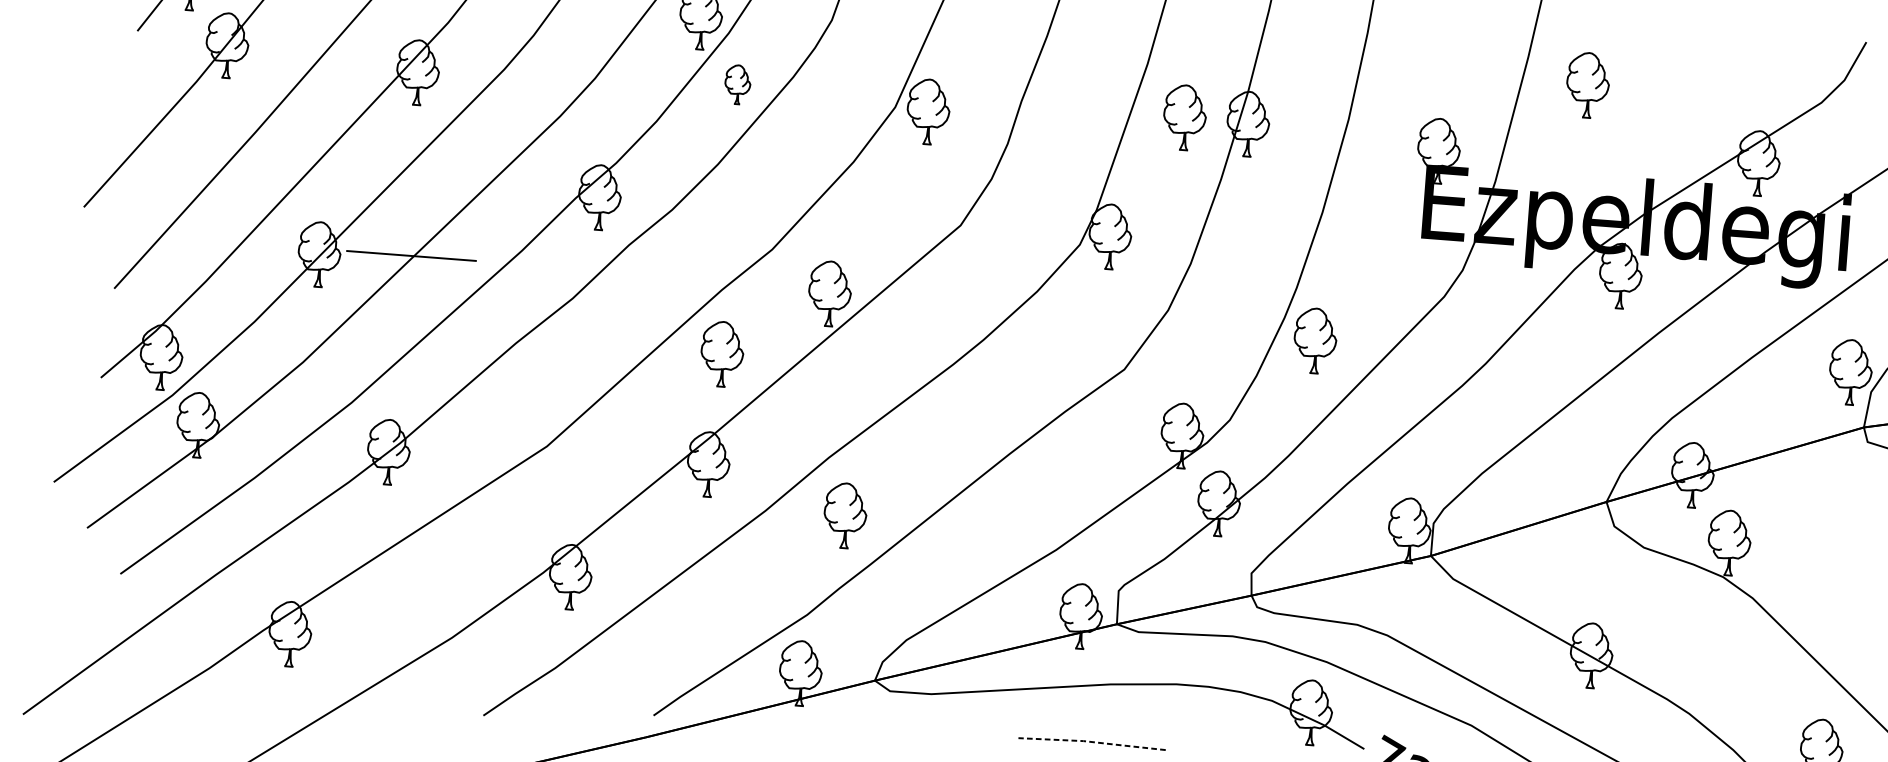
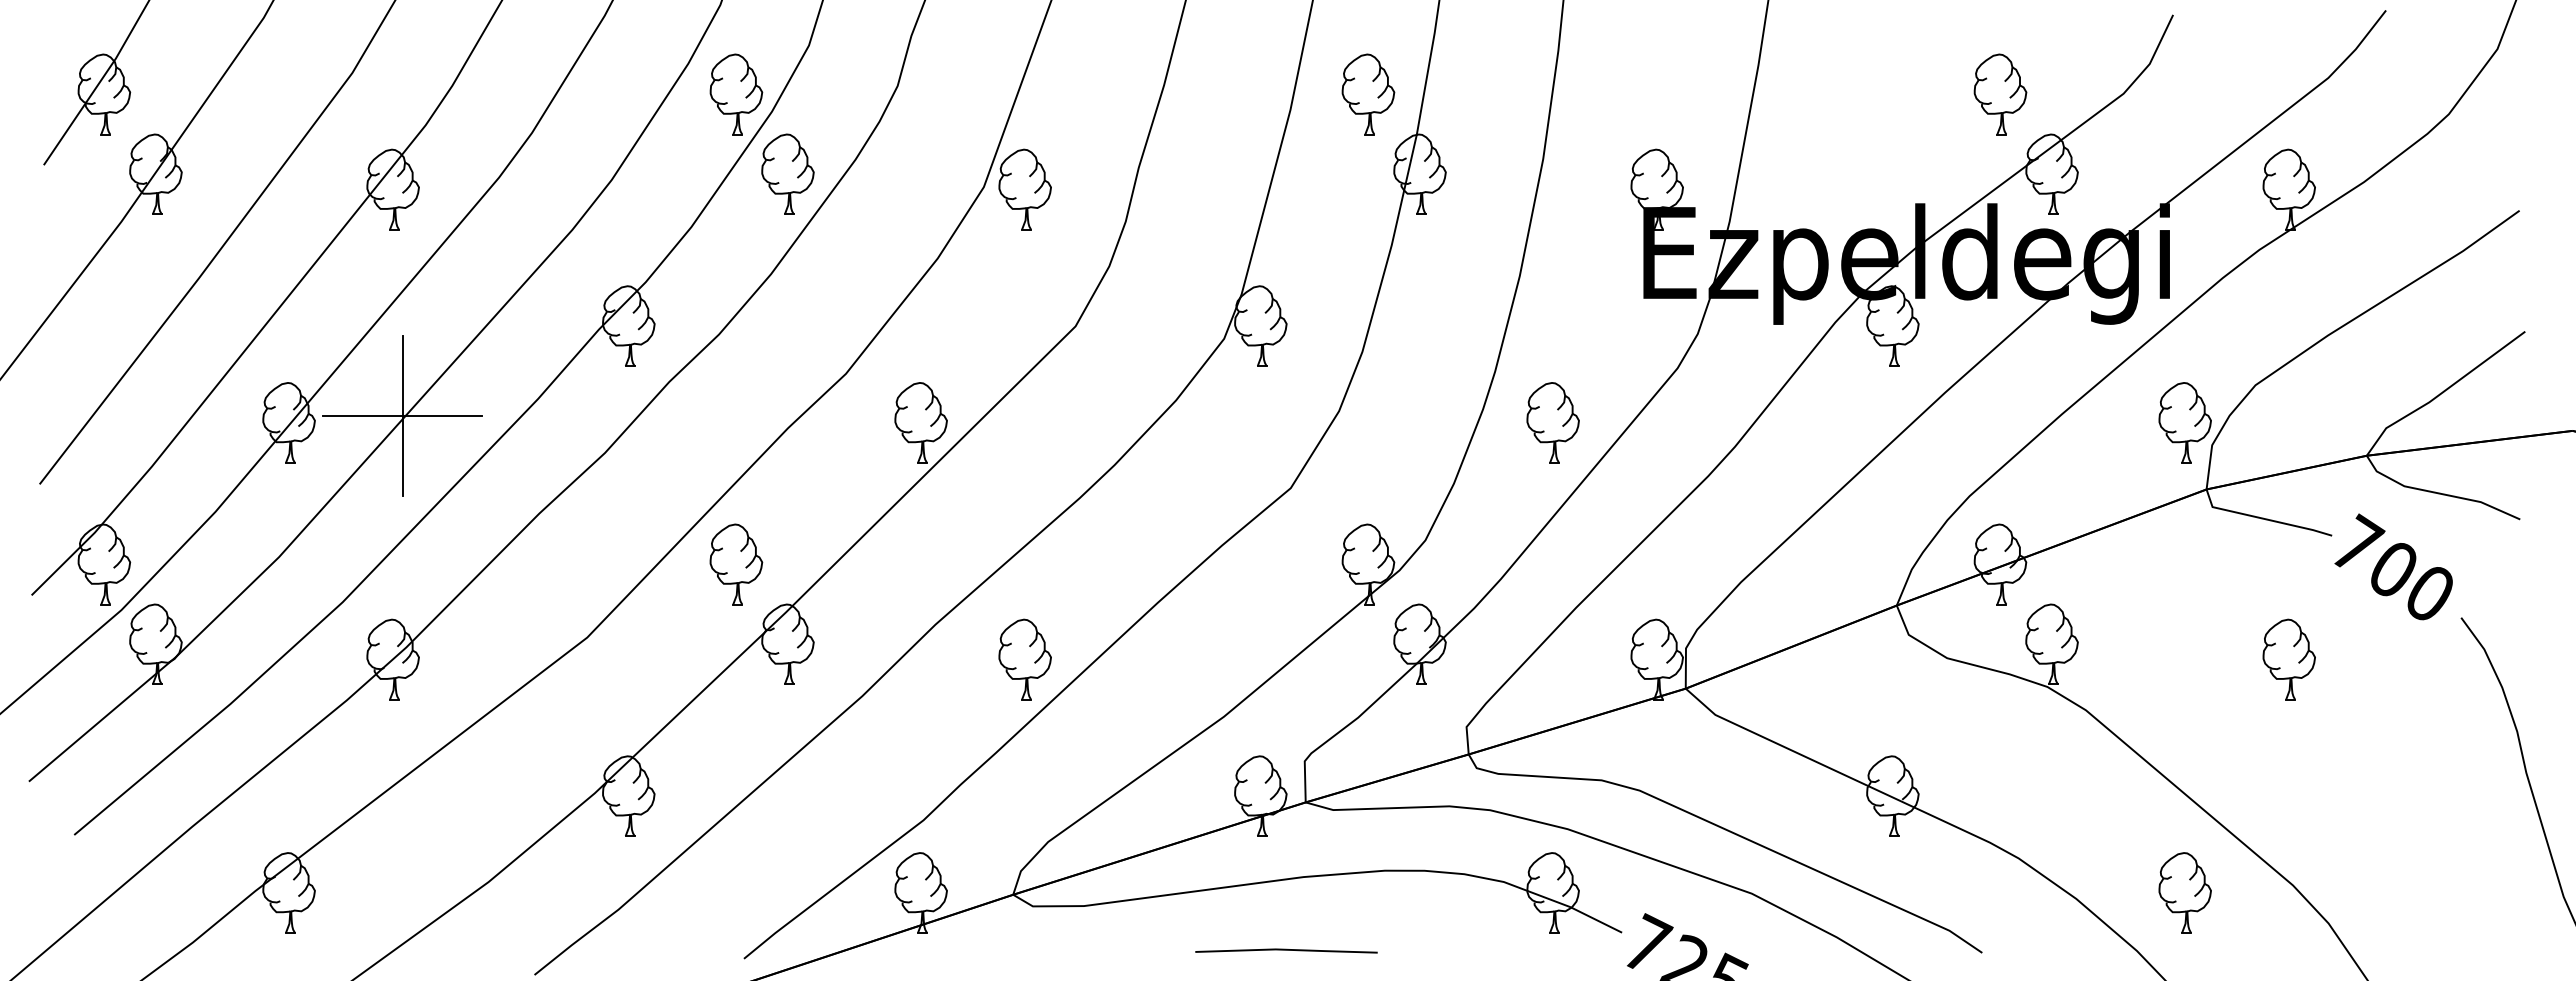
part: (737, 84) -> (787, 173), size x1.67
part: (1587, 85) -> (2000, 94), moved
part: (1184, 117) -> (1368, 94), moved
line: (411, 255) -> (402, 415), added
part: (1314, 340) -> (1552, 422), moved
part: (722, 354) -> (736, 564), moved
part: (844, 515) -> (1024, 659), moved
line: (1092, 741) -> (1286, 949), dashed -> solid

